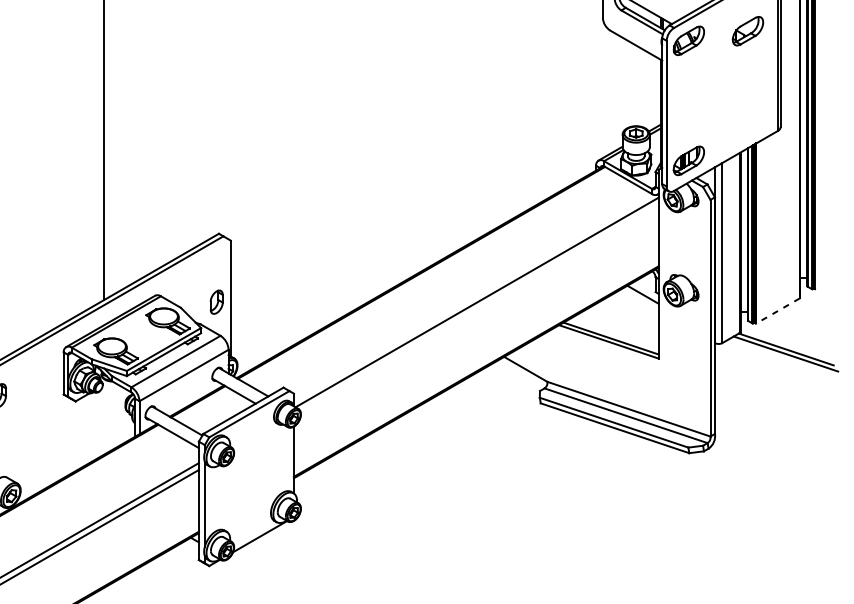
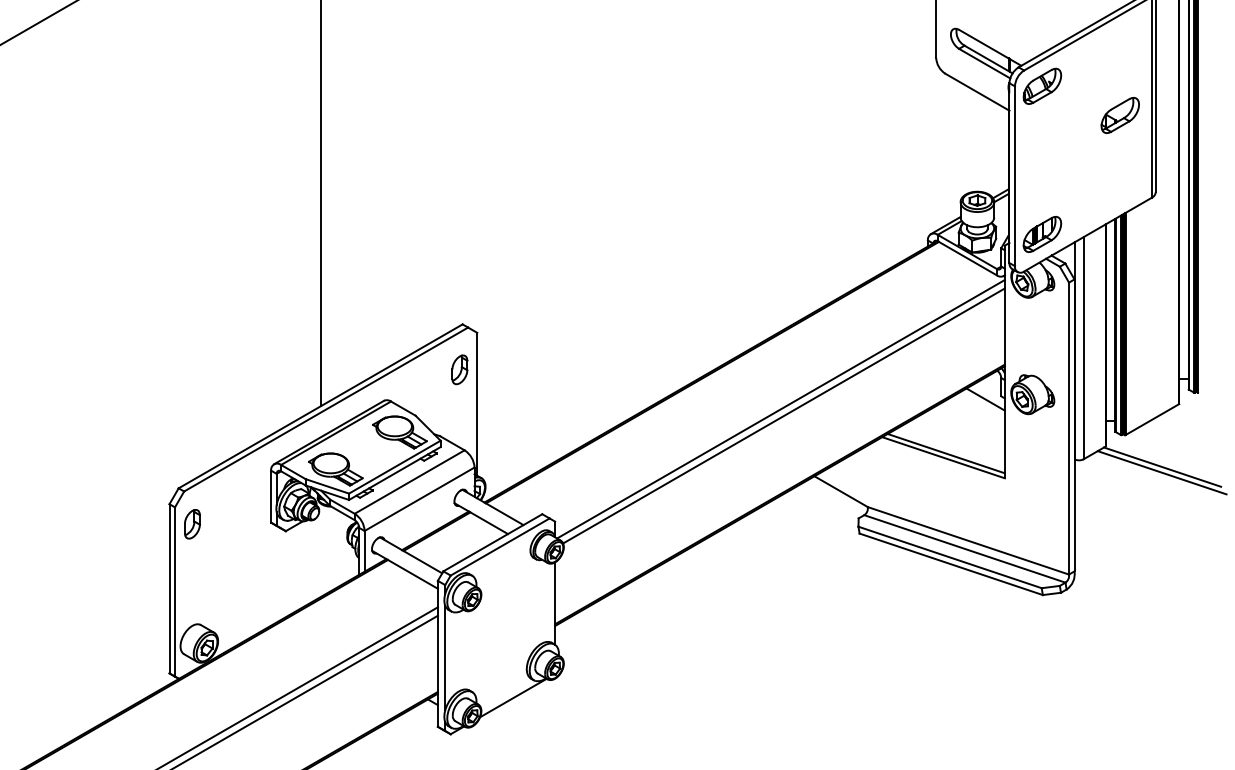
part: (747, 31) -> (1119, 115), moved
part: (216, 301) -> (459, 369), moved
line: (479, 307) -> (783, 415), added
line: (778, 310) -> (1152, 419), dashed -> solid

